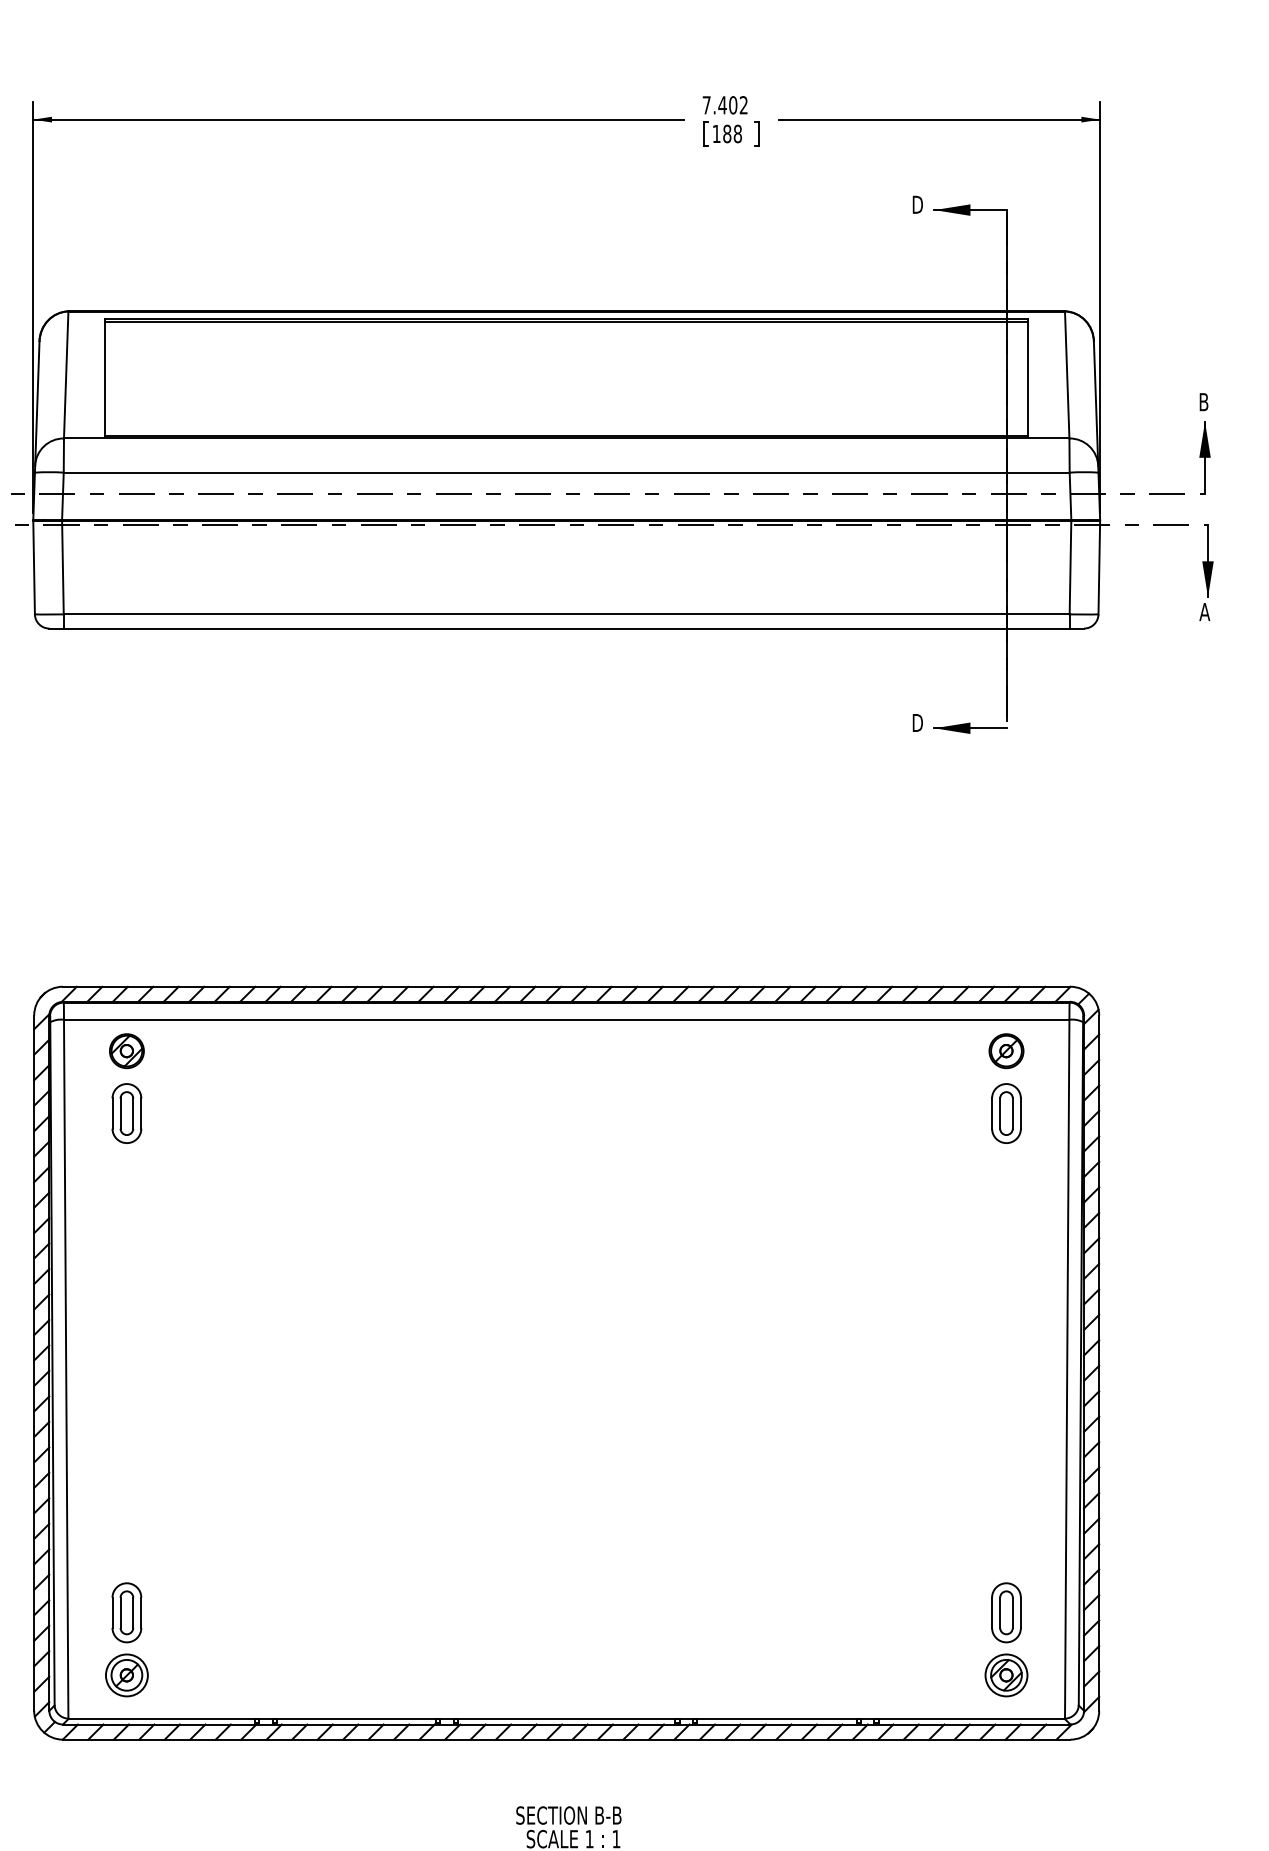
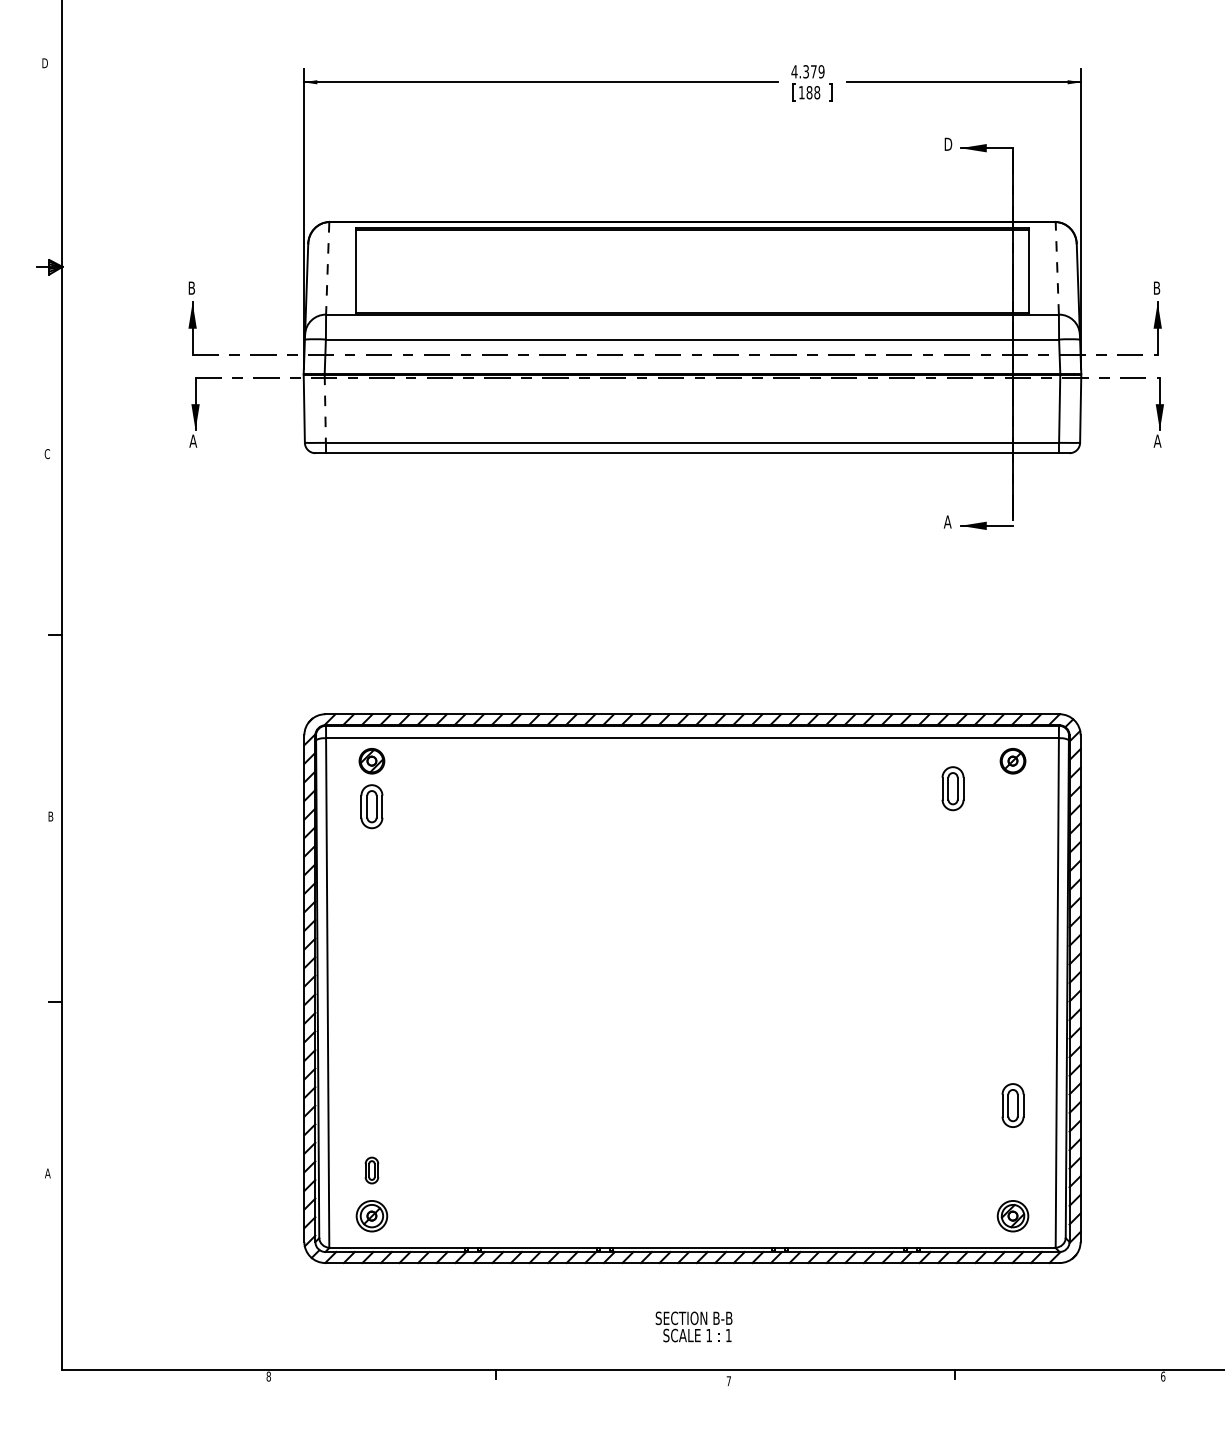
text: (724, 104) -> (807, 71), 7.402 -> 4.379
line: (1067, 373) -> (1057, 267), solid -> dashed
line: (65, 375) -> (327, 268), solid -> dashed
line: (63, 568) -> (325, 409), solid -> dashed
text: (916, 722) -> (947, 521), D -> A
part: (1005, 1113) -> (952, 788), moved
part: (126, 1612) -> (371, 1170), size x0.6
part: (1005, 1612) -> (1012, 1105), moved

